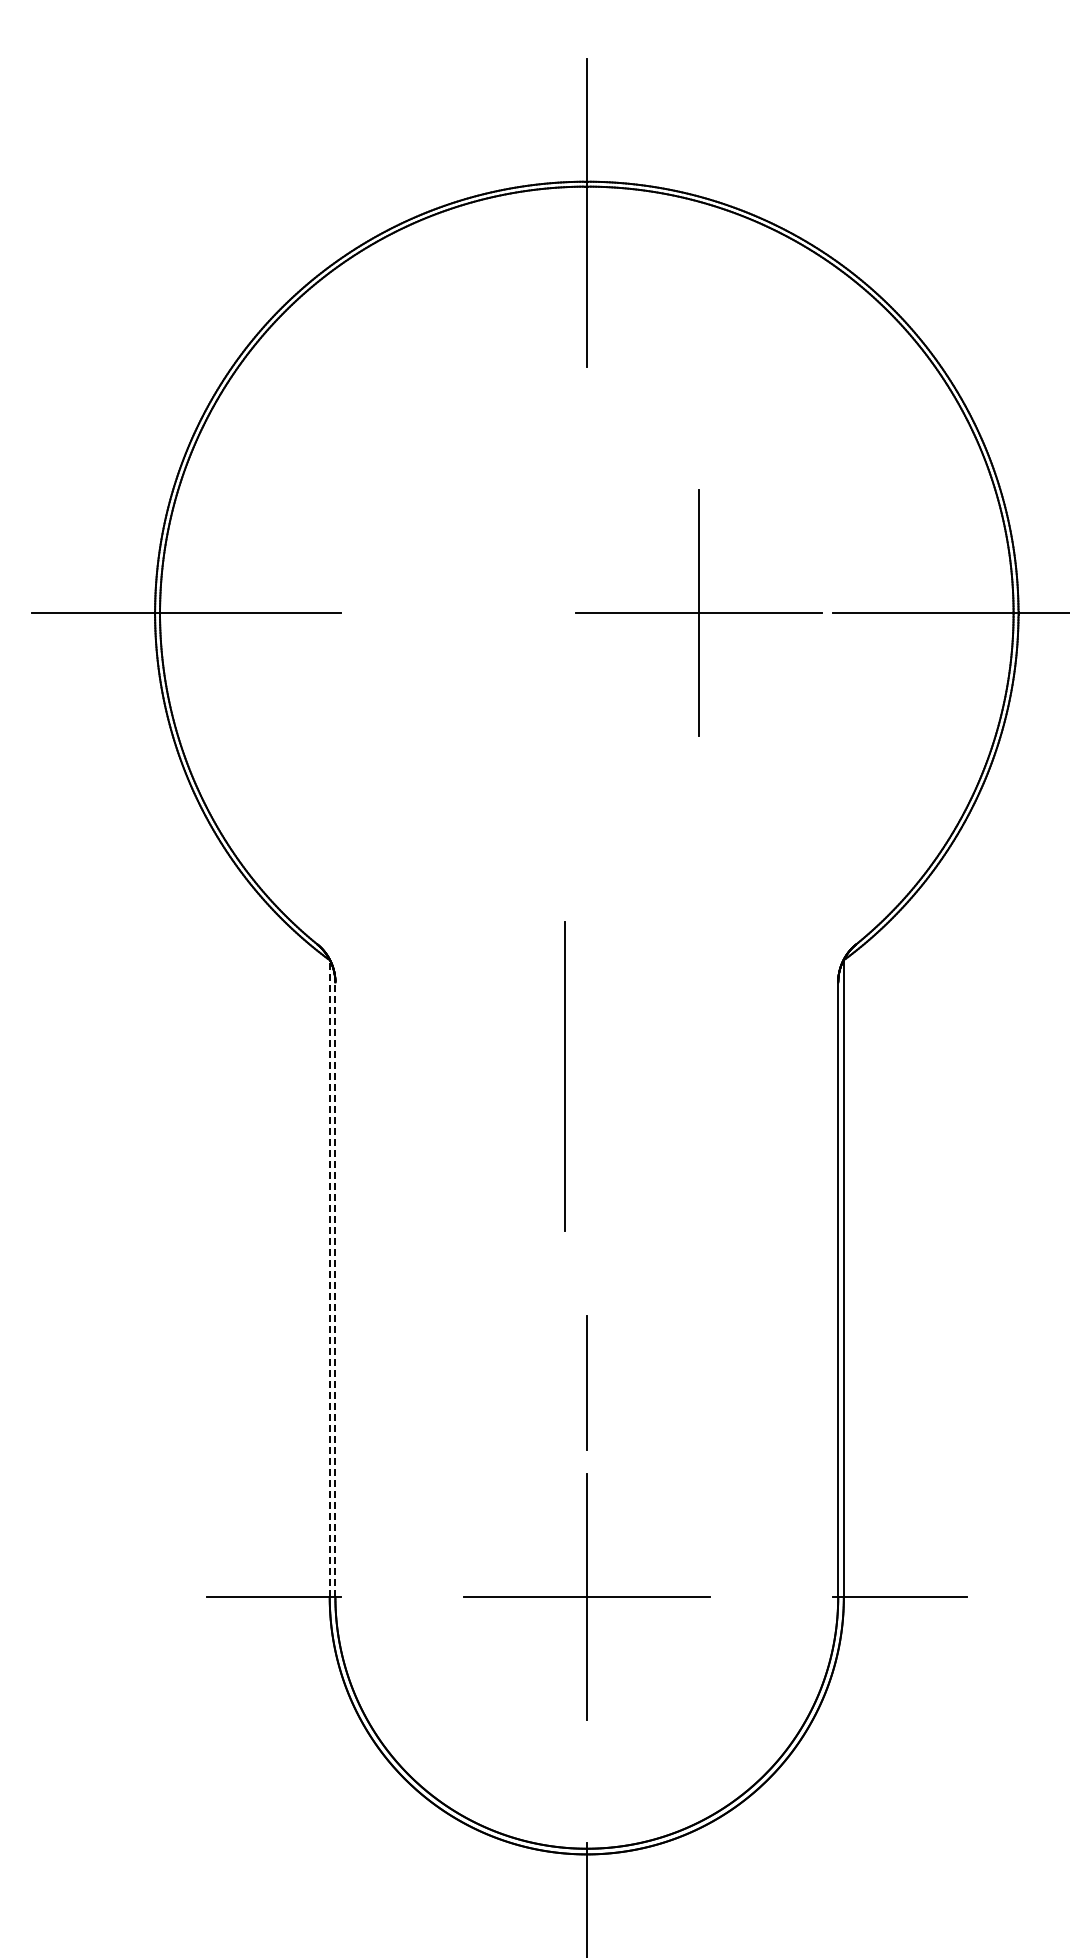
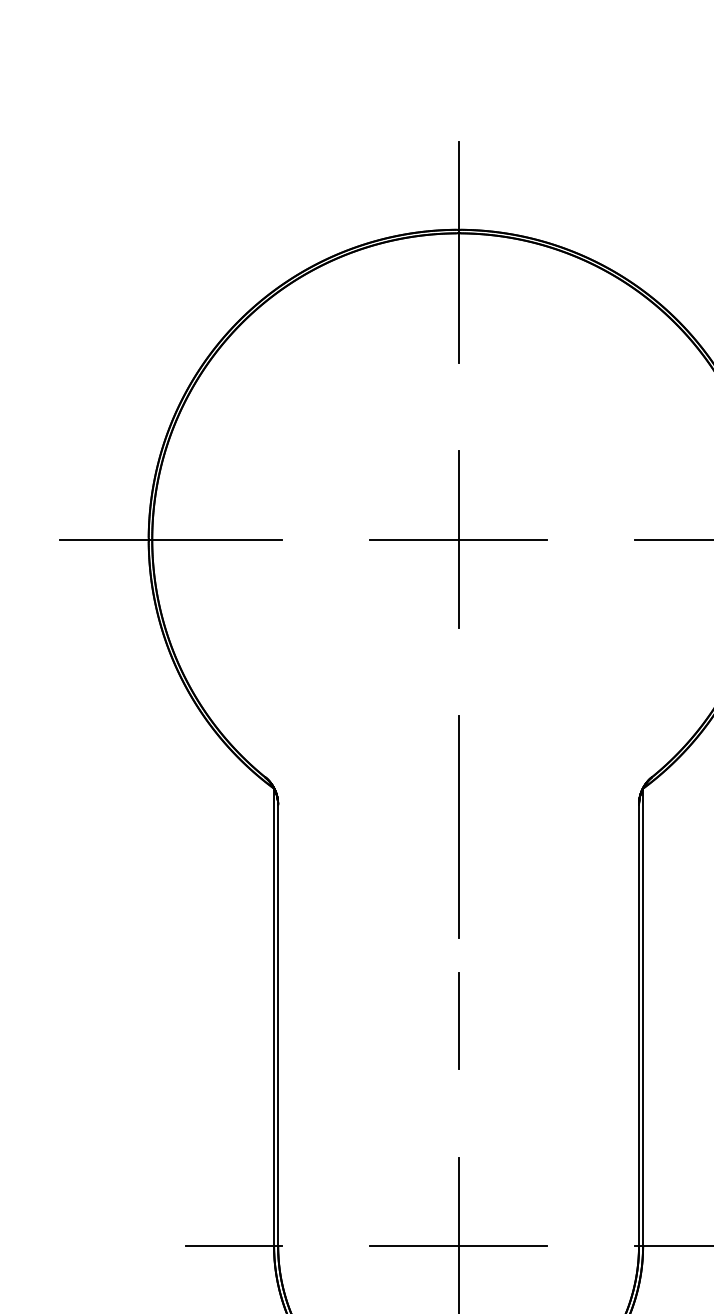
part: (698, 612) -> (458, 539), moved
line: (564, 1076) -> (458, 826), moved
line: (329, 1278) -> (273, 1017), dashed -> solid
line: (335, 1289) -> (278, 1024), dashed -> solid
line: (586, 1382) -> (458, 1020), moved

